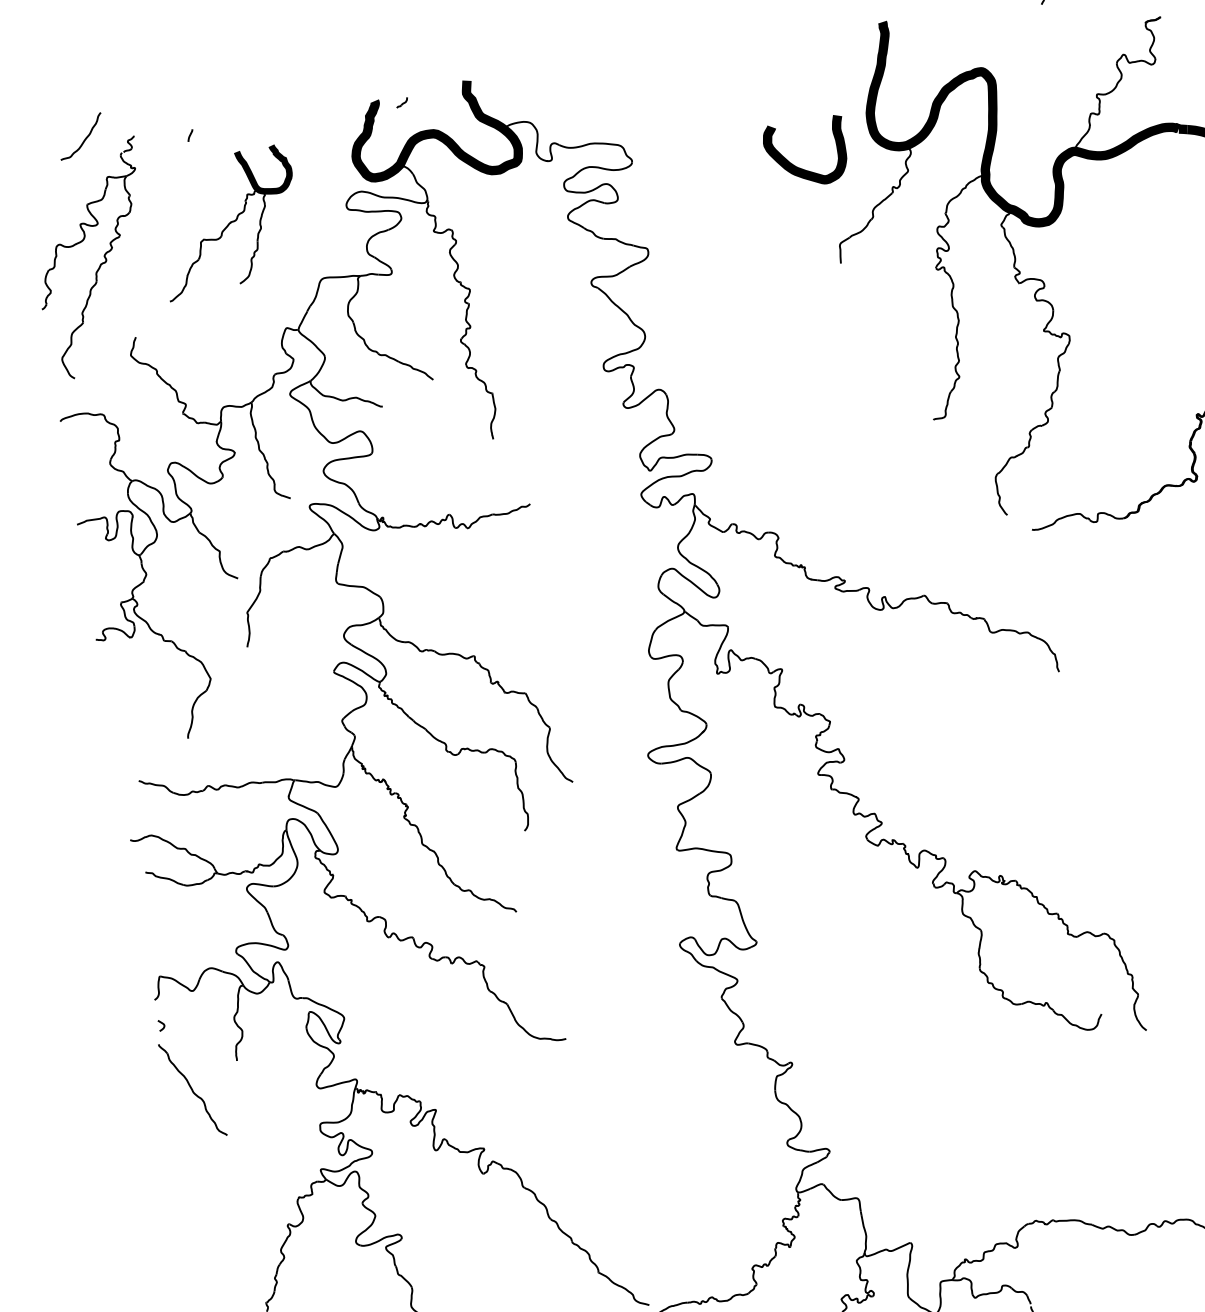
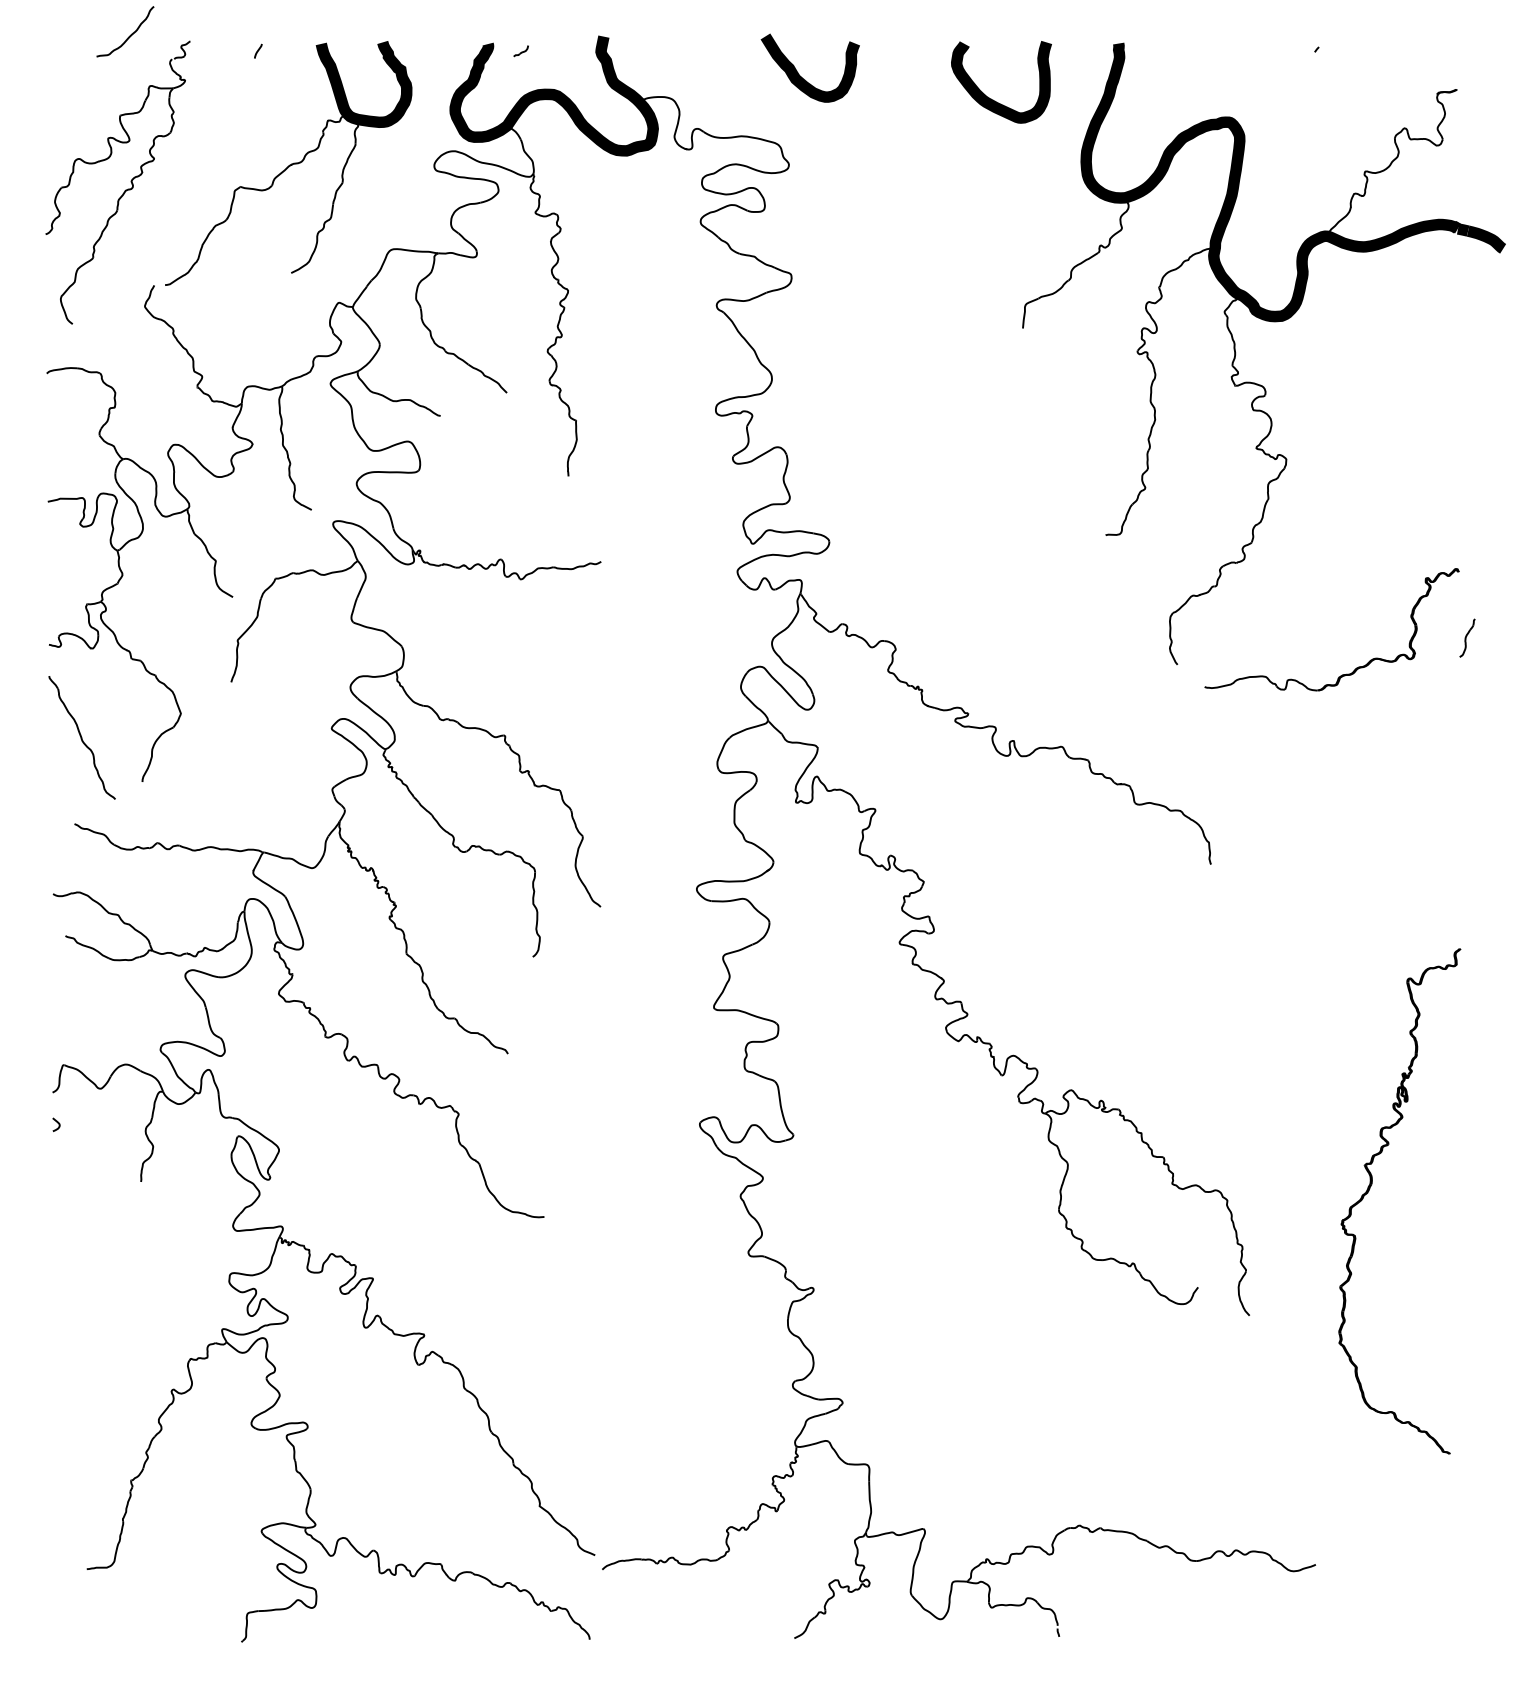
curve: (630, 87) -> (800, 75), added
curve: (801, 168) -> (993, 99), moved
part: (228, 222) -> (288, 163), size x1.43
part: (192, 1089) -> (81, 737), moved

